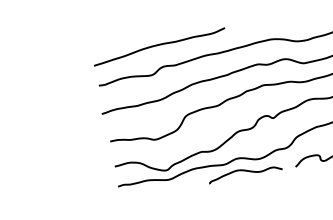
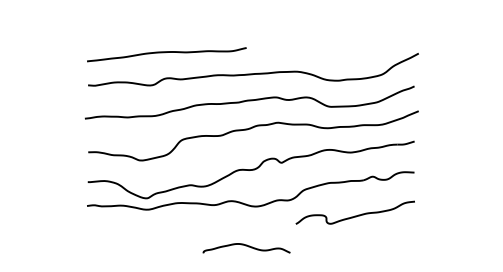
curve: (244, 171) -> (246, 246), moved

